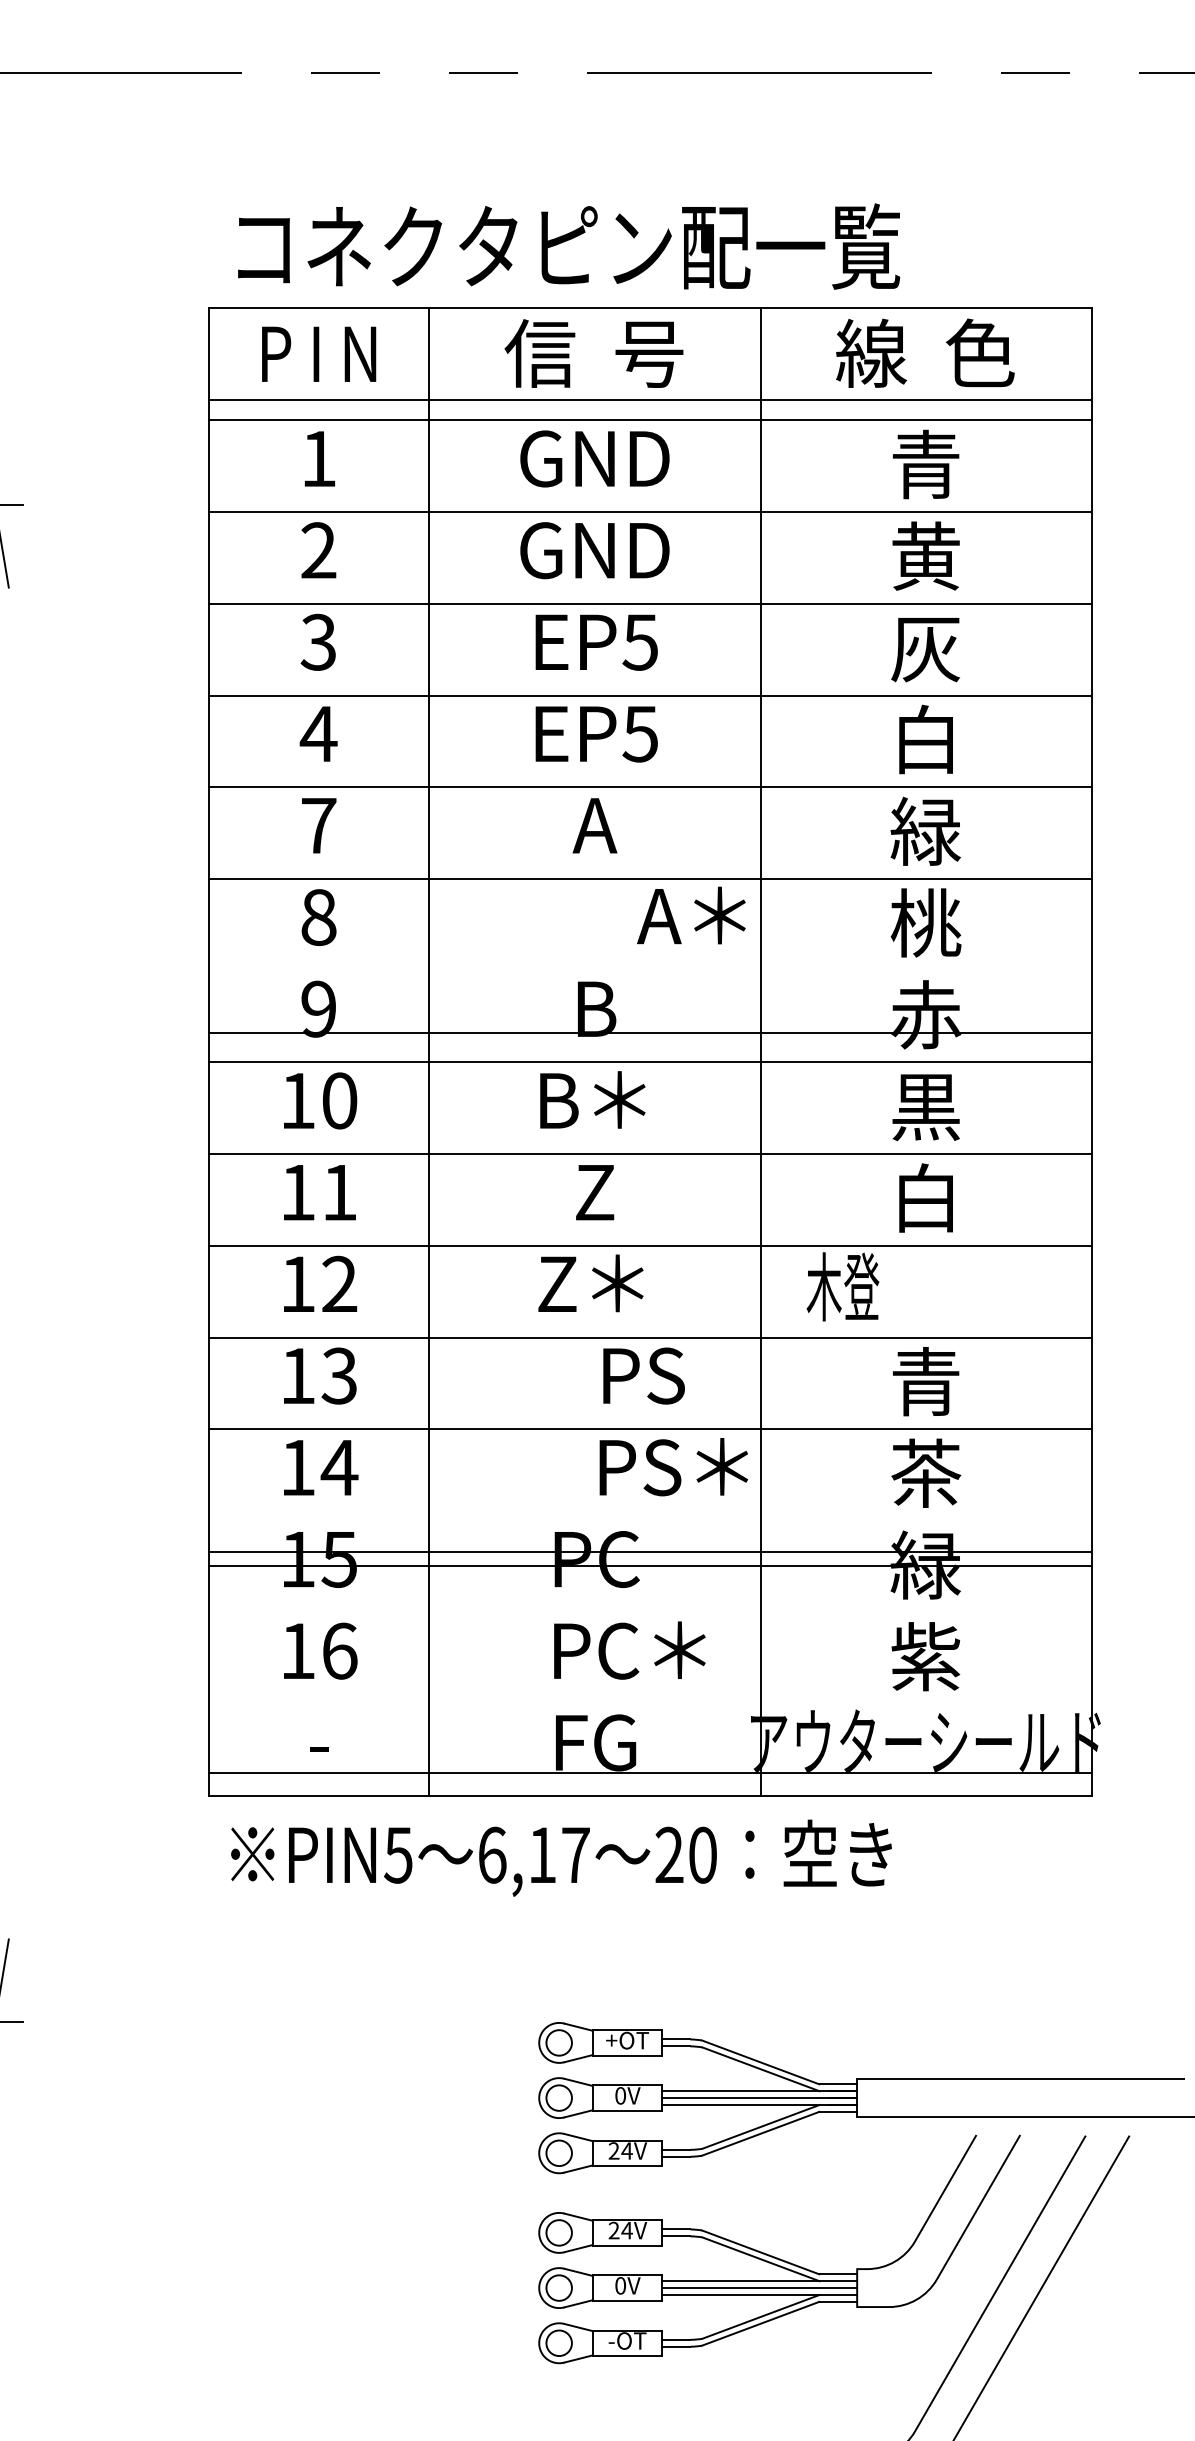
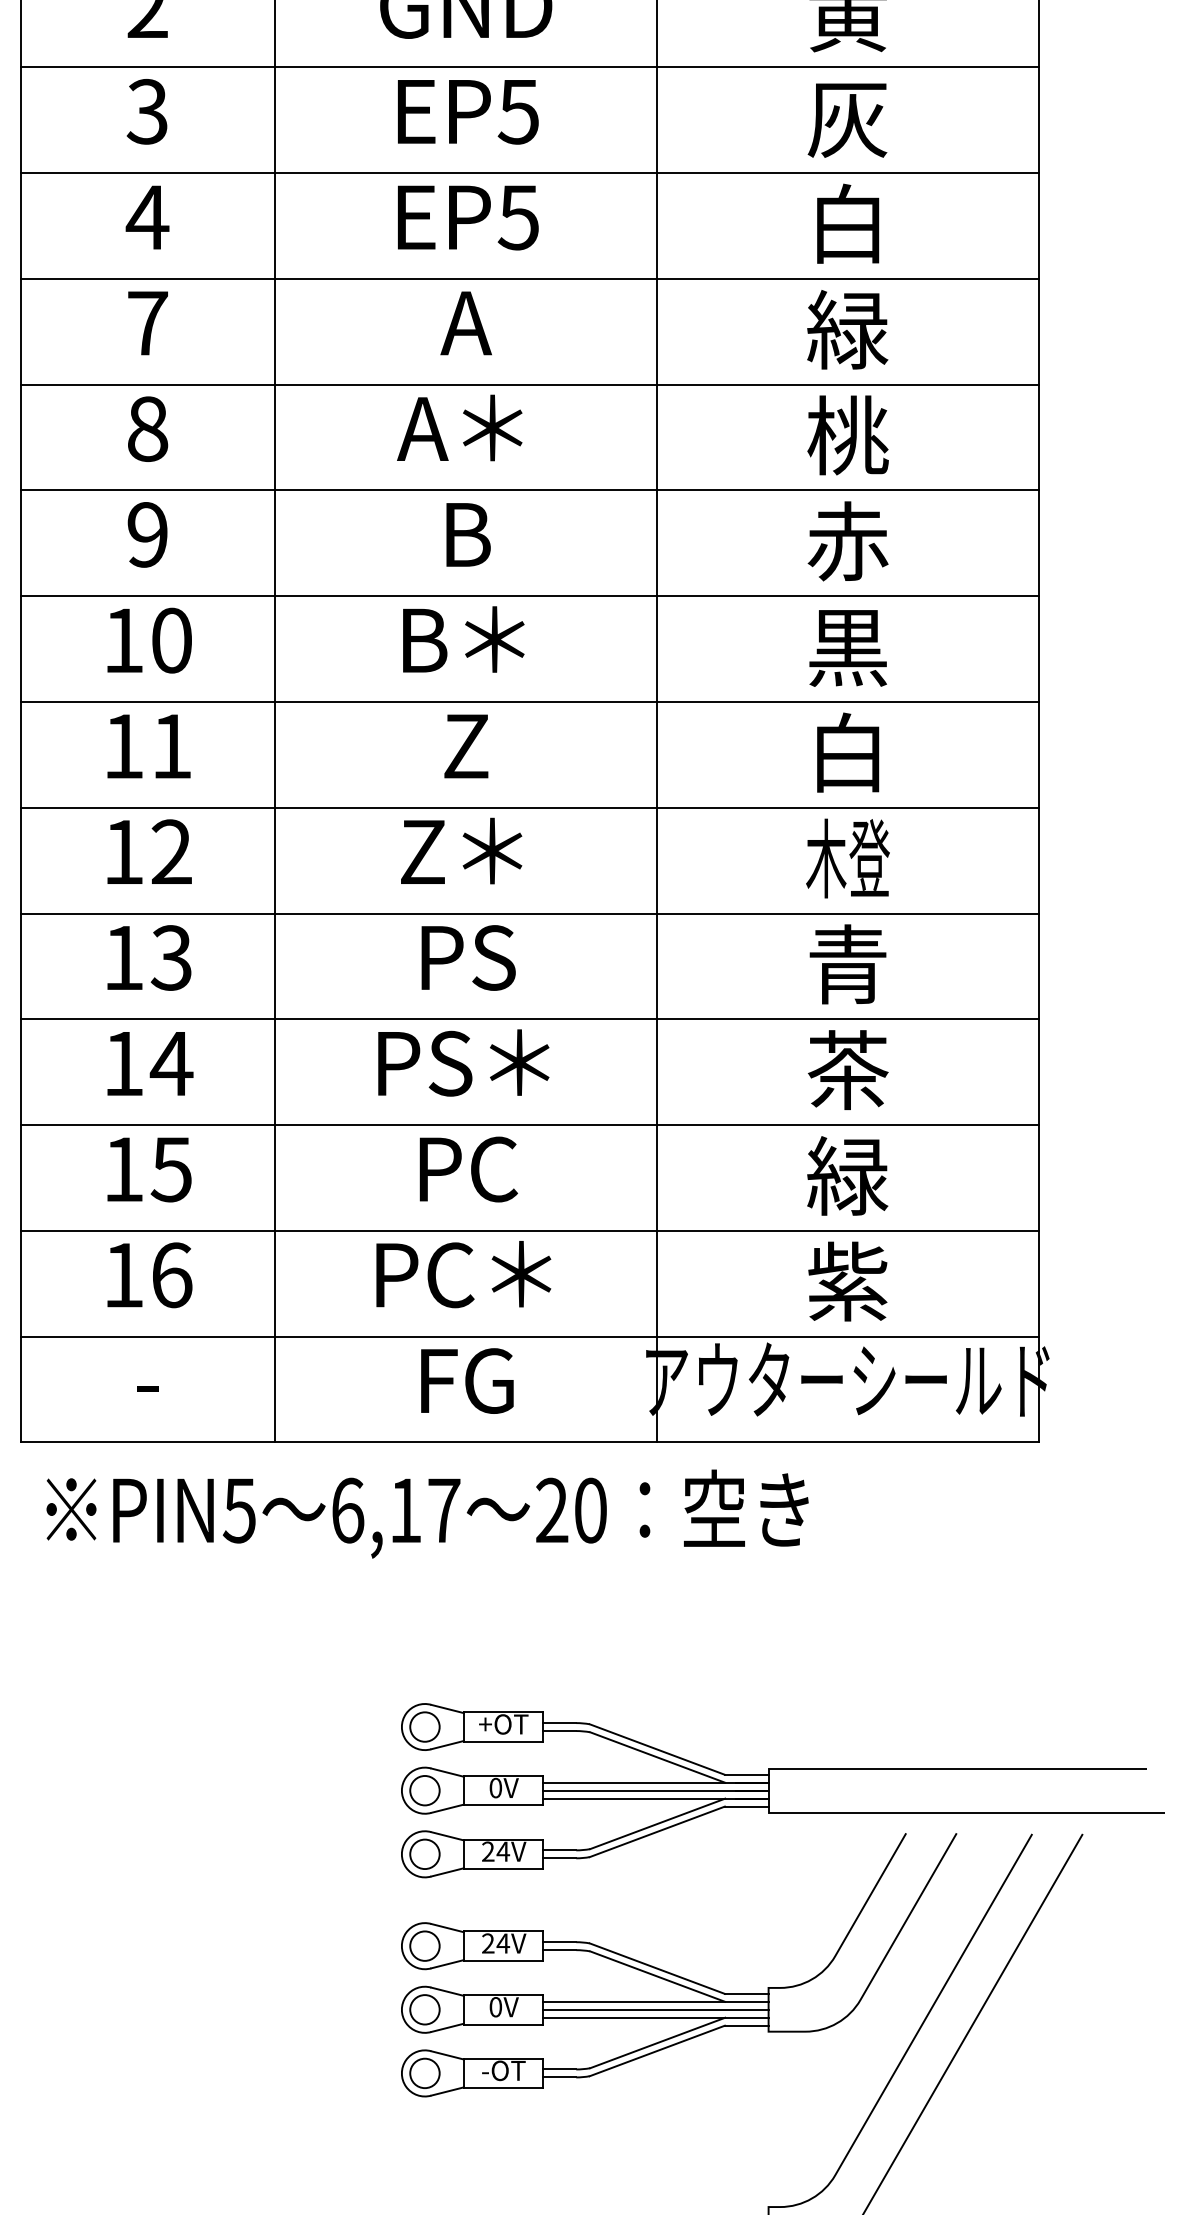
text: (691, 915) -> (459, 427), moved
line: (649, 1032) -> (529, 490), moved
text: (842, 1286) -> (847, 858), moved
text: (643, 1375) -> (467, 957), moved
text: (673, 1467) -> (463, 1063), moved
line: (649, 1551) -> (529, 1230), moved
line: (649, 1565) -> (529, 1124), moved
text: (629, 1650) -> (463, 1274), moved
line: (649, 1773) -> (529, 1336), moved

